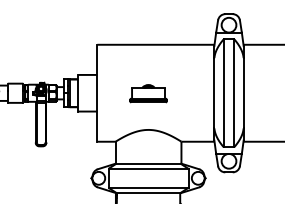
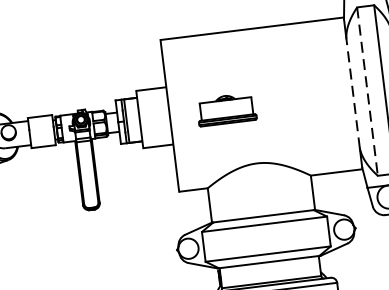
line: (214, 92) -> (353, 92), solid -> dashed
part: (148, 93) -> (226, 109), moved
line: (223, 93) -> (367, 92), solid -> dashed

